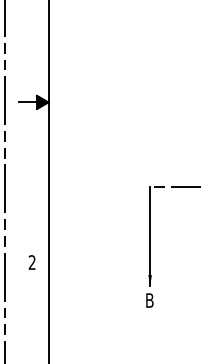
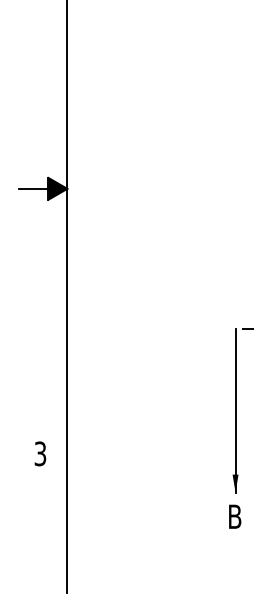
text: (31, 262) -> (39, 453), 2 -> 3

